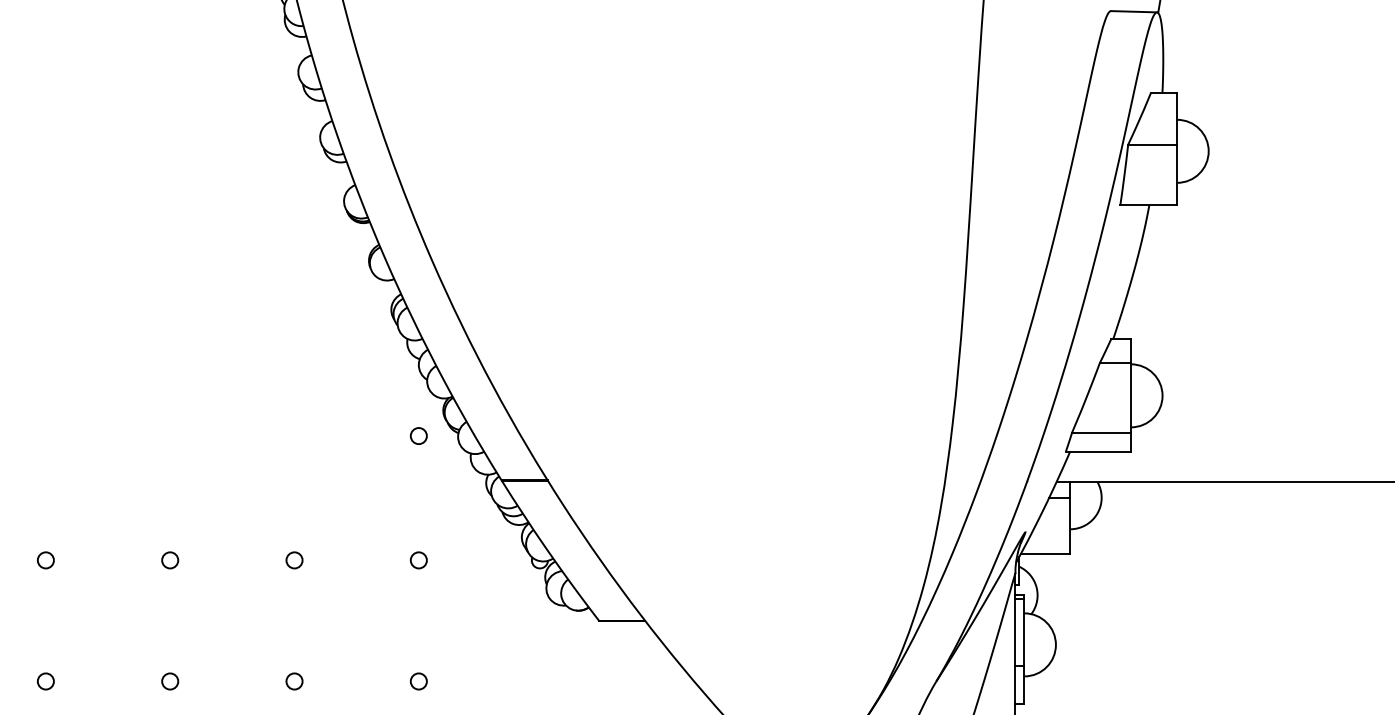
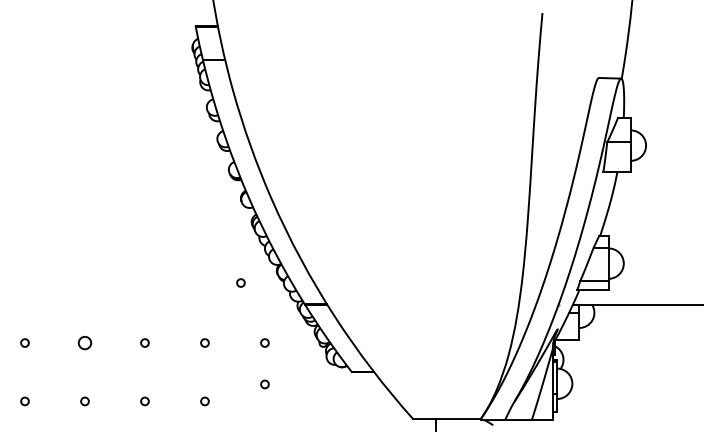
circle: (417, 434) -> (240, 282), moved
circle: (44, 559) -> (84, 342), size x1.6
circle: (417, 681) -> (264, 384), moved

